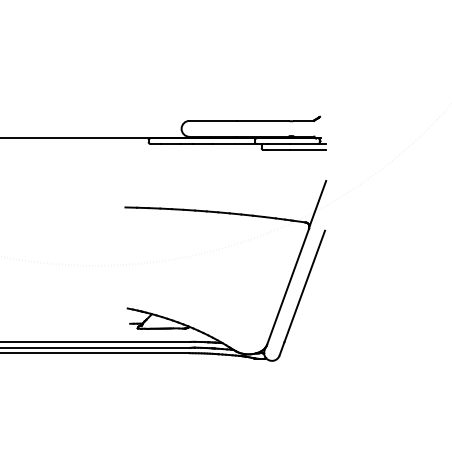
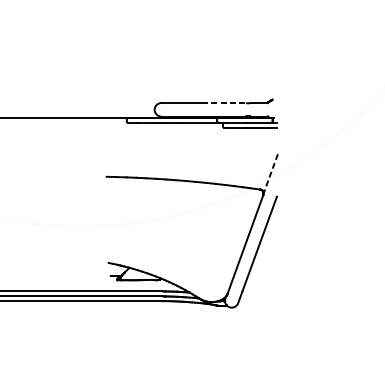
line: (262, 120) -> (223, 102), solid -> dashed
line: (318, 203) -> (271, 173), solid -> dashed

